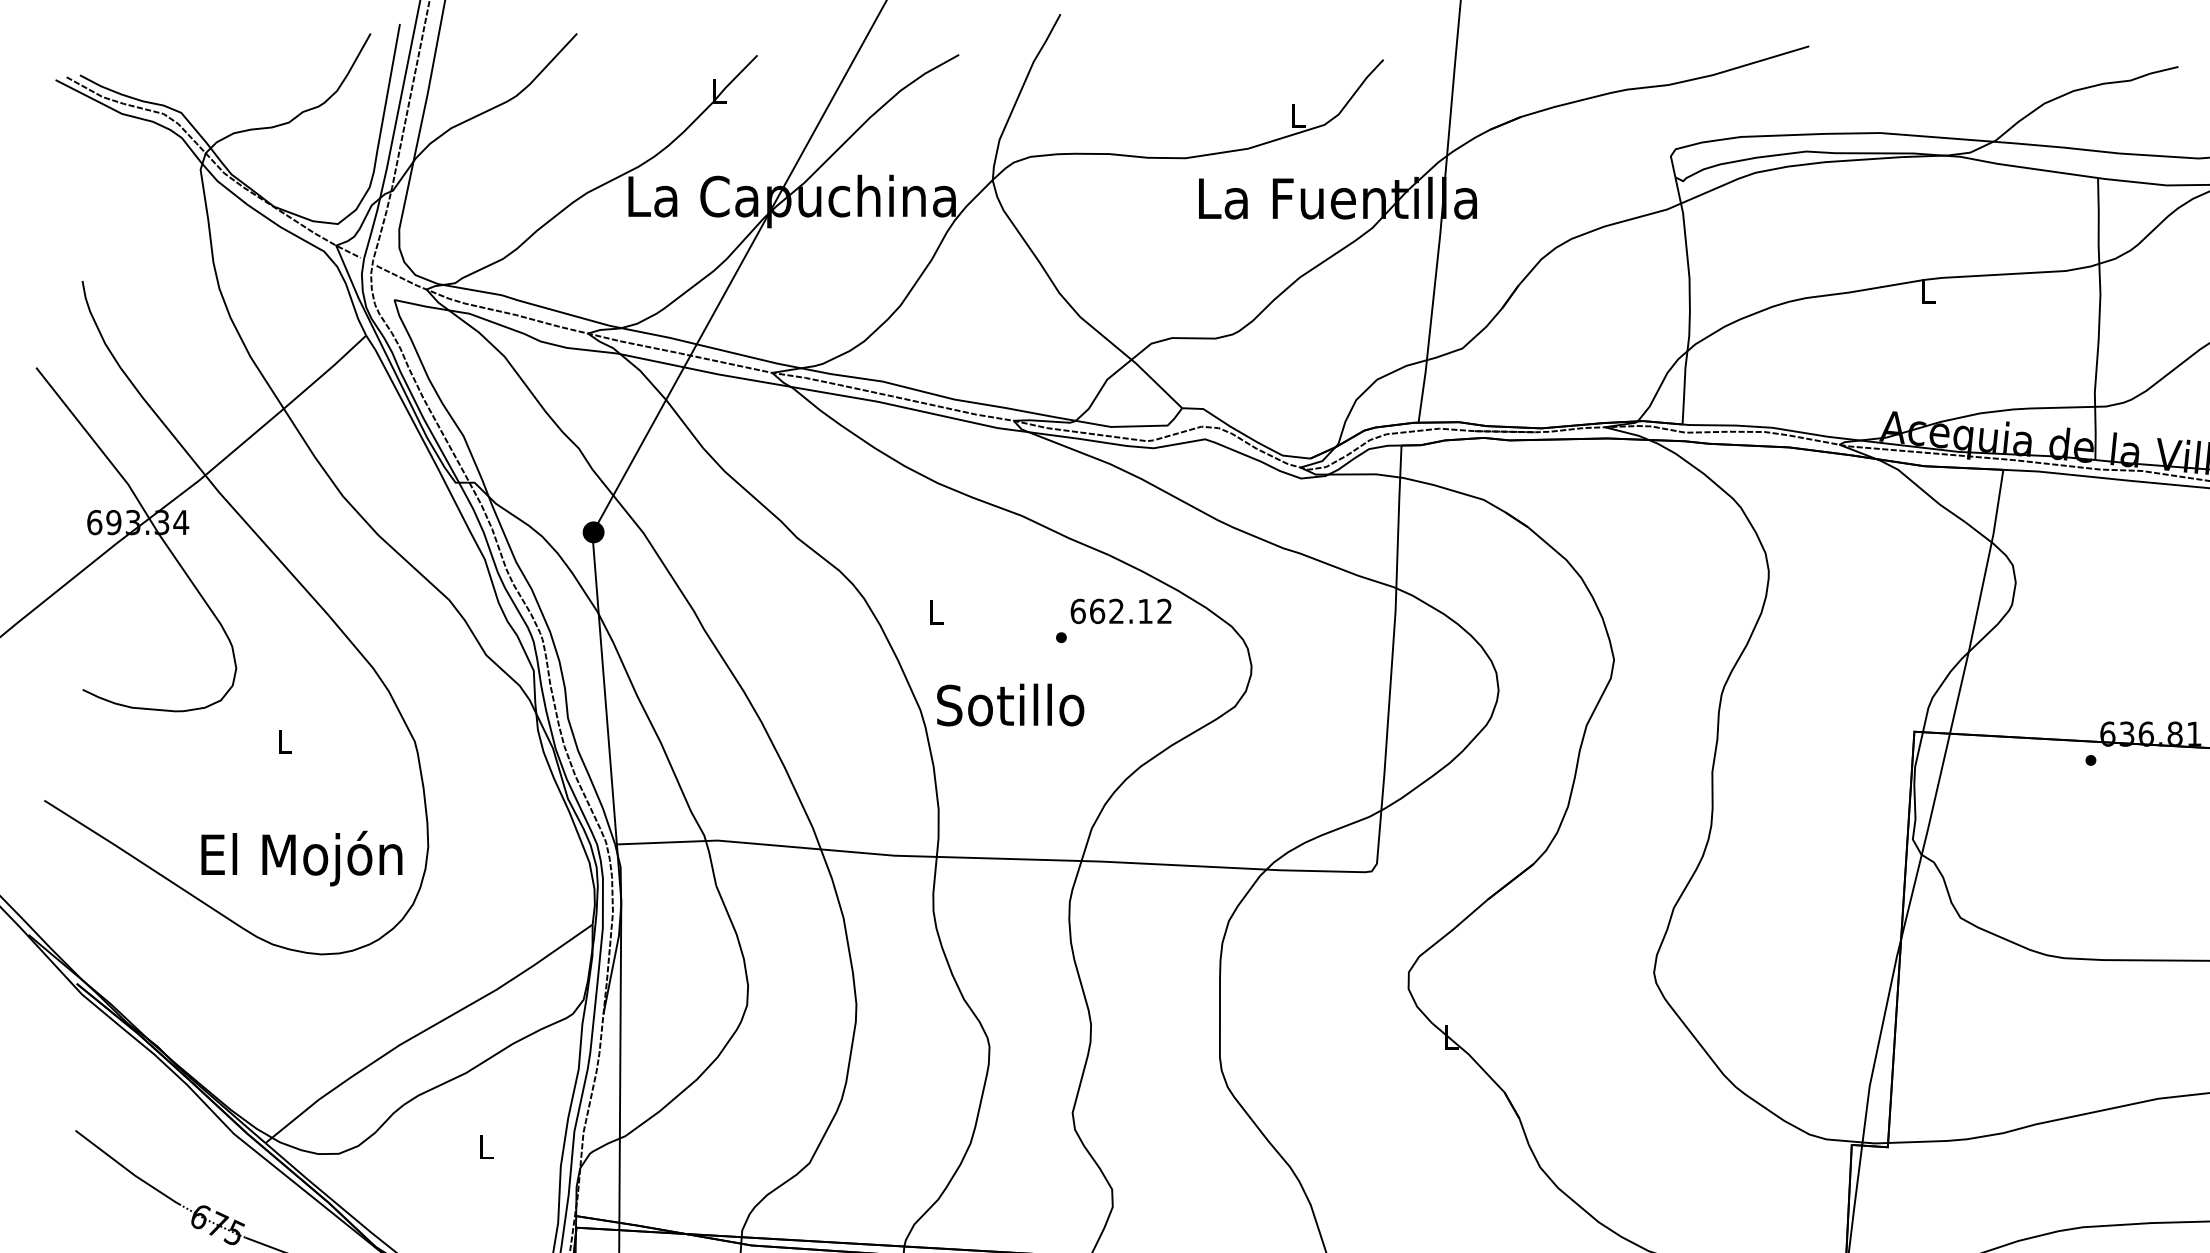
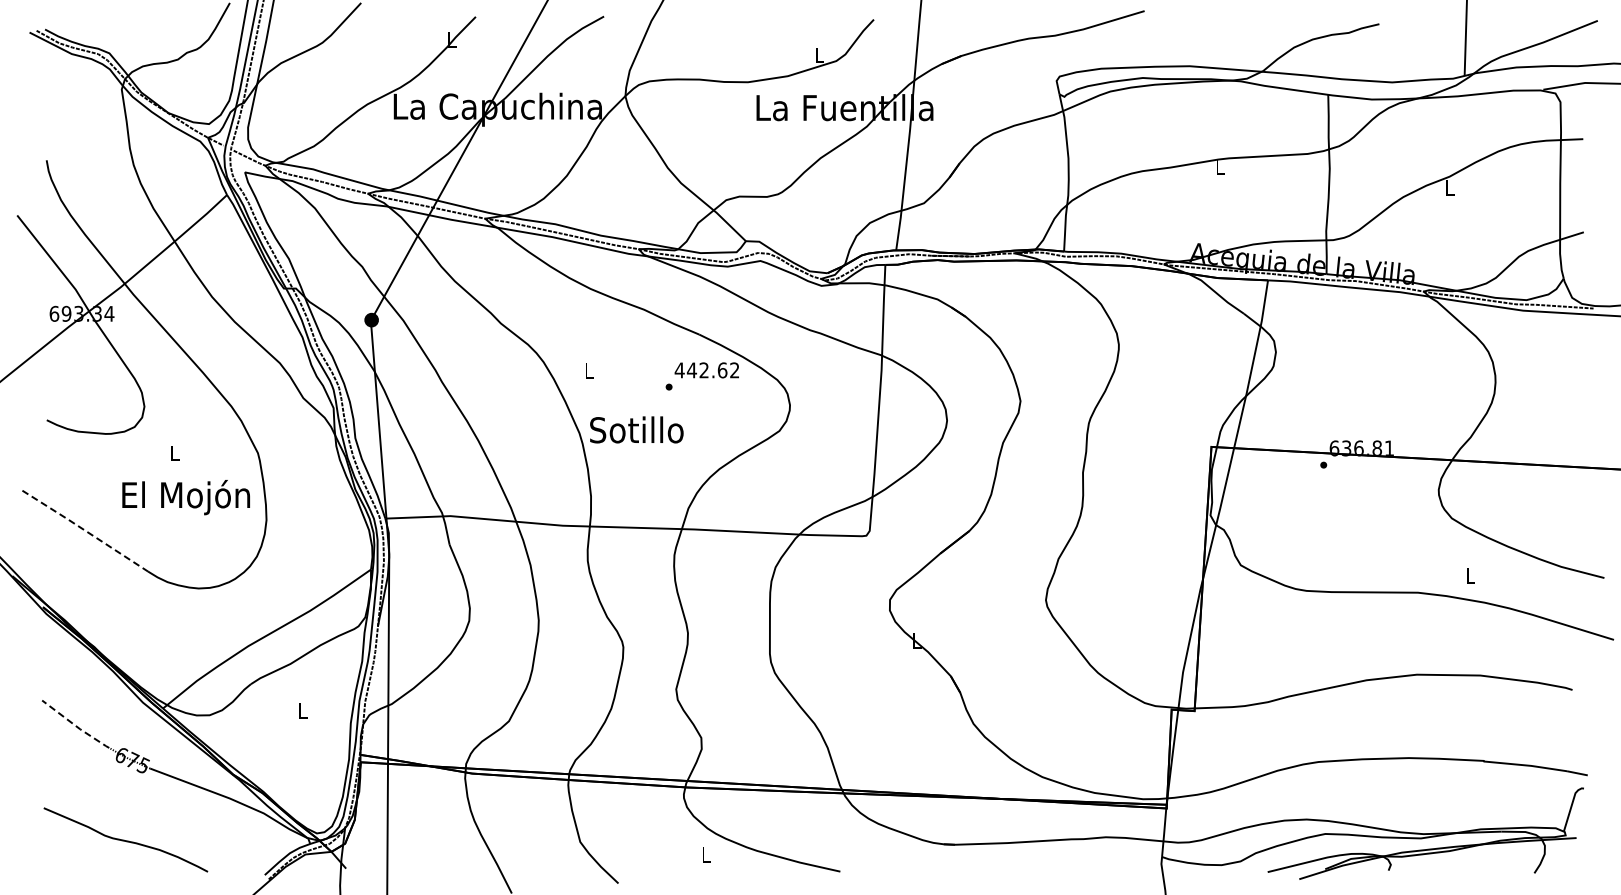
text: (1110, 611) -> (700, 370), 662.12 -> 442.62
text: (300, 858) -> (185, 497), moved
line: (143, 863) -> (85, 530), solid -> dashed
line: (127, 1169) -> (75, 725), solid -> dashed

